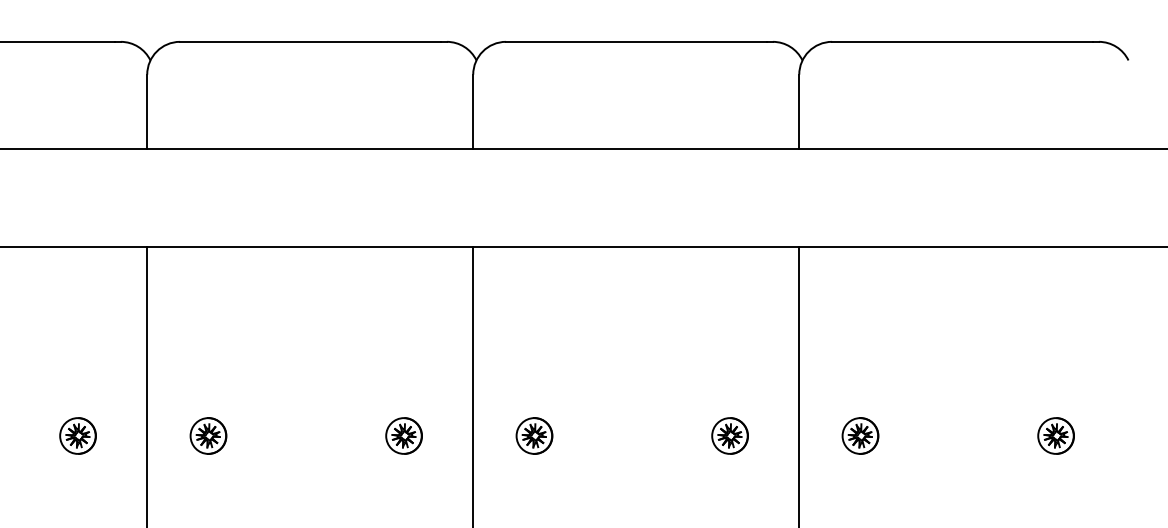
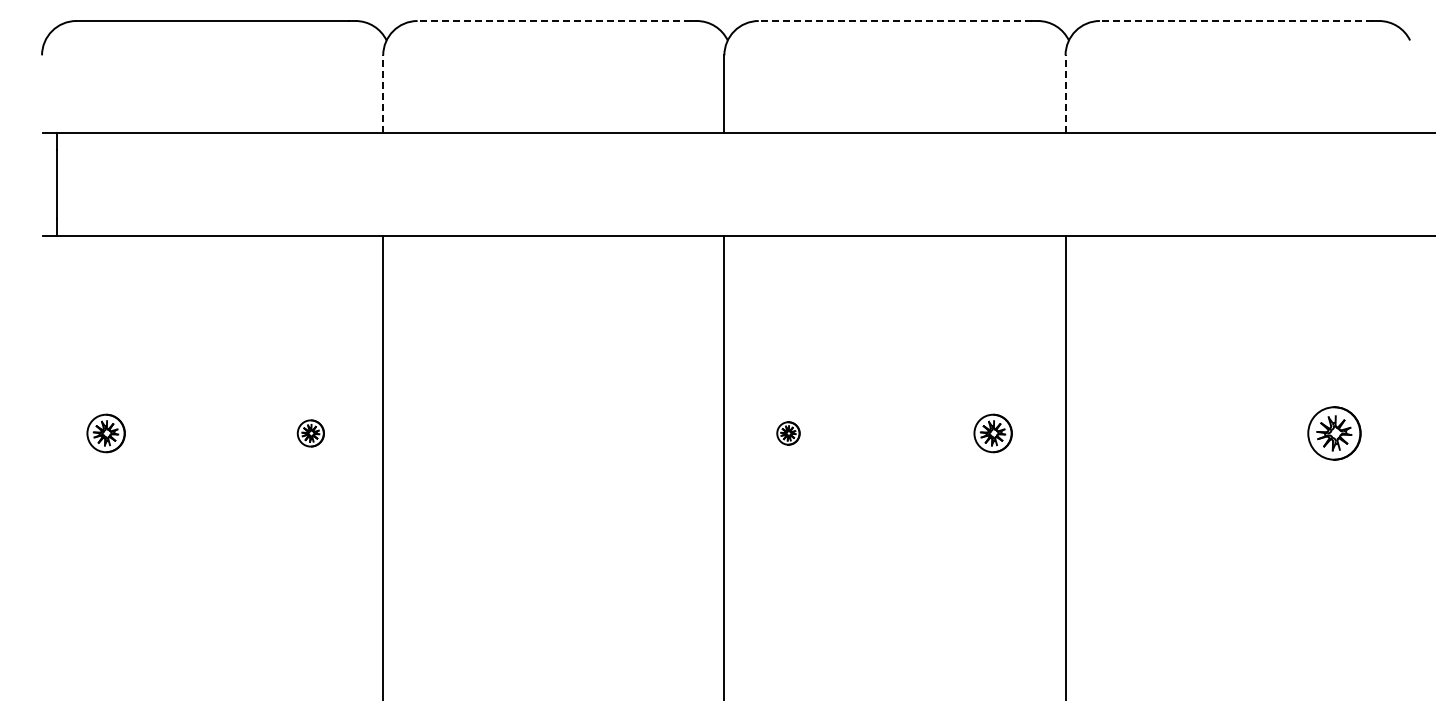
line: (309, 42) -> (553, 21), solid -> dashed
line: (635, 42) -> (894, 21), solid -> dashed
line: (961, 42) -> (1235, 21), solid -> dashed
line: (147, 112) -> (383, 94), solid -> dashed
line: (799, 112) -> (1065, 94), solid -> dashed
part: (77, 436) -> (310, 433), size x0.7
part: (207, 436) -> (446, 433), removed
part: (403, 436) -> (651, 433), removed
part: (534, 436) -> (788, 433), size x0.6
part: (860, 436) -> (1129, 433), removed
part: (1055, 436) -> (1333, 433), size x1.4

